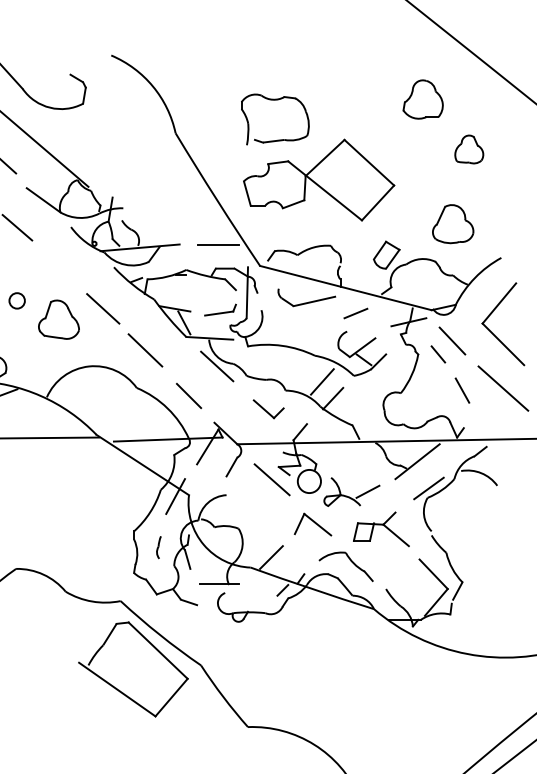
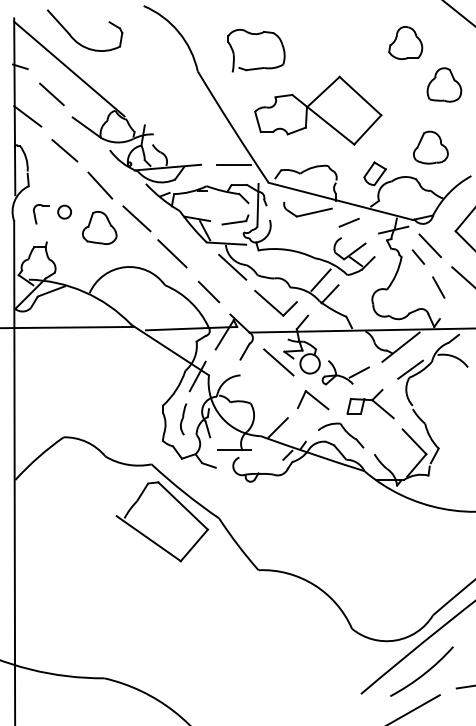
part: (275, 101) -> (256, 35), moved
part: (469, 148) -> (444, 84), size x1.43
line: (59, 269) -> (100, 185), added
part: (268, 408) -> (275, 302), size x1.67
part: (158, 547) -> (183, 419), size x1.67

